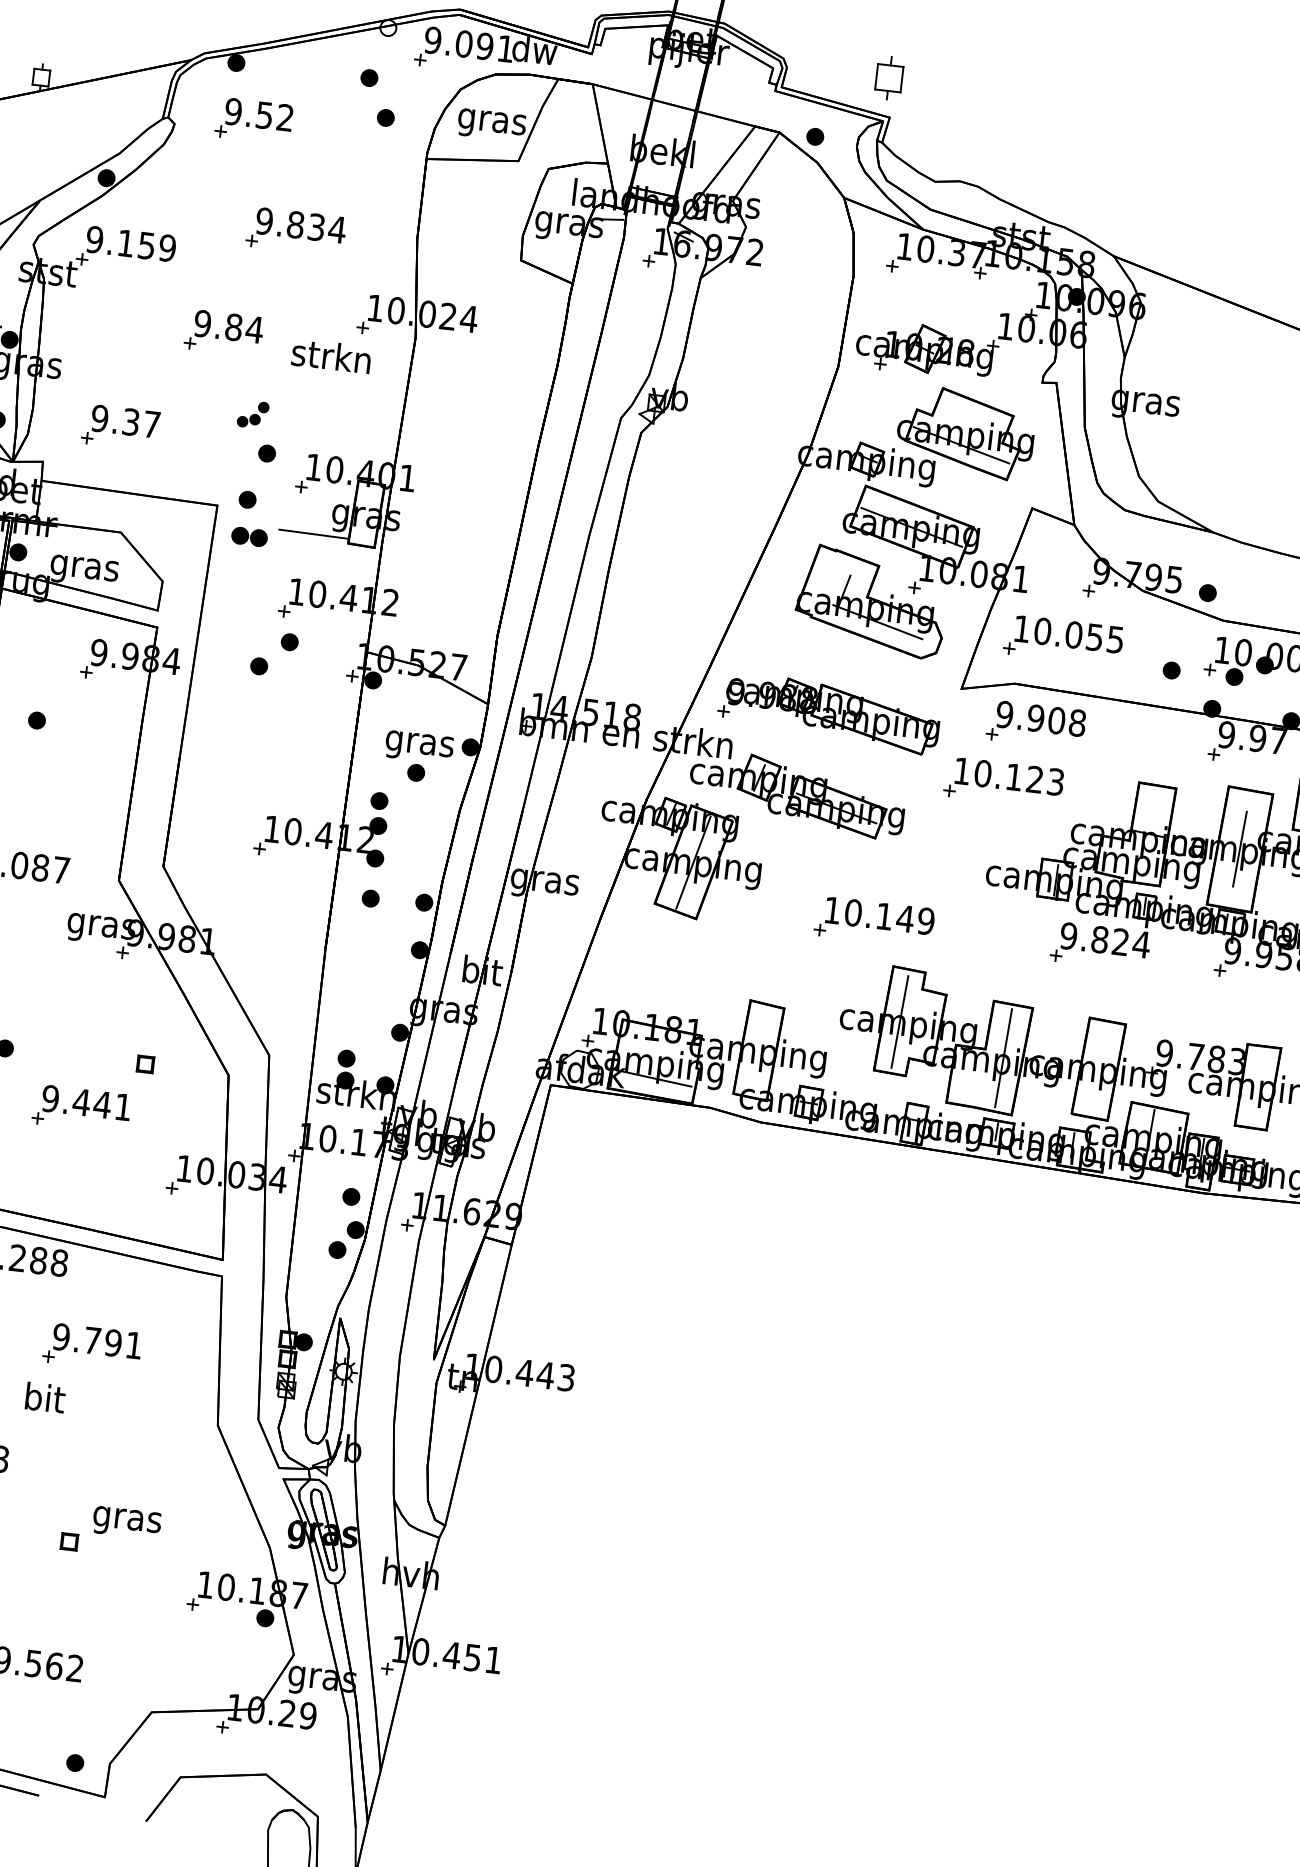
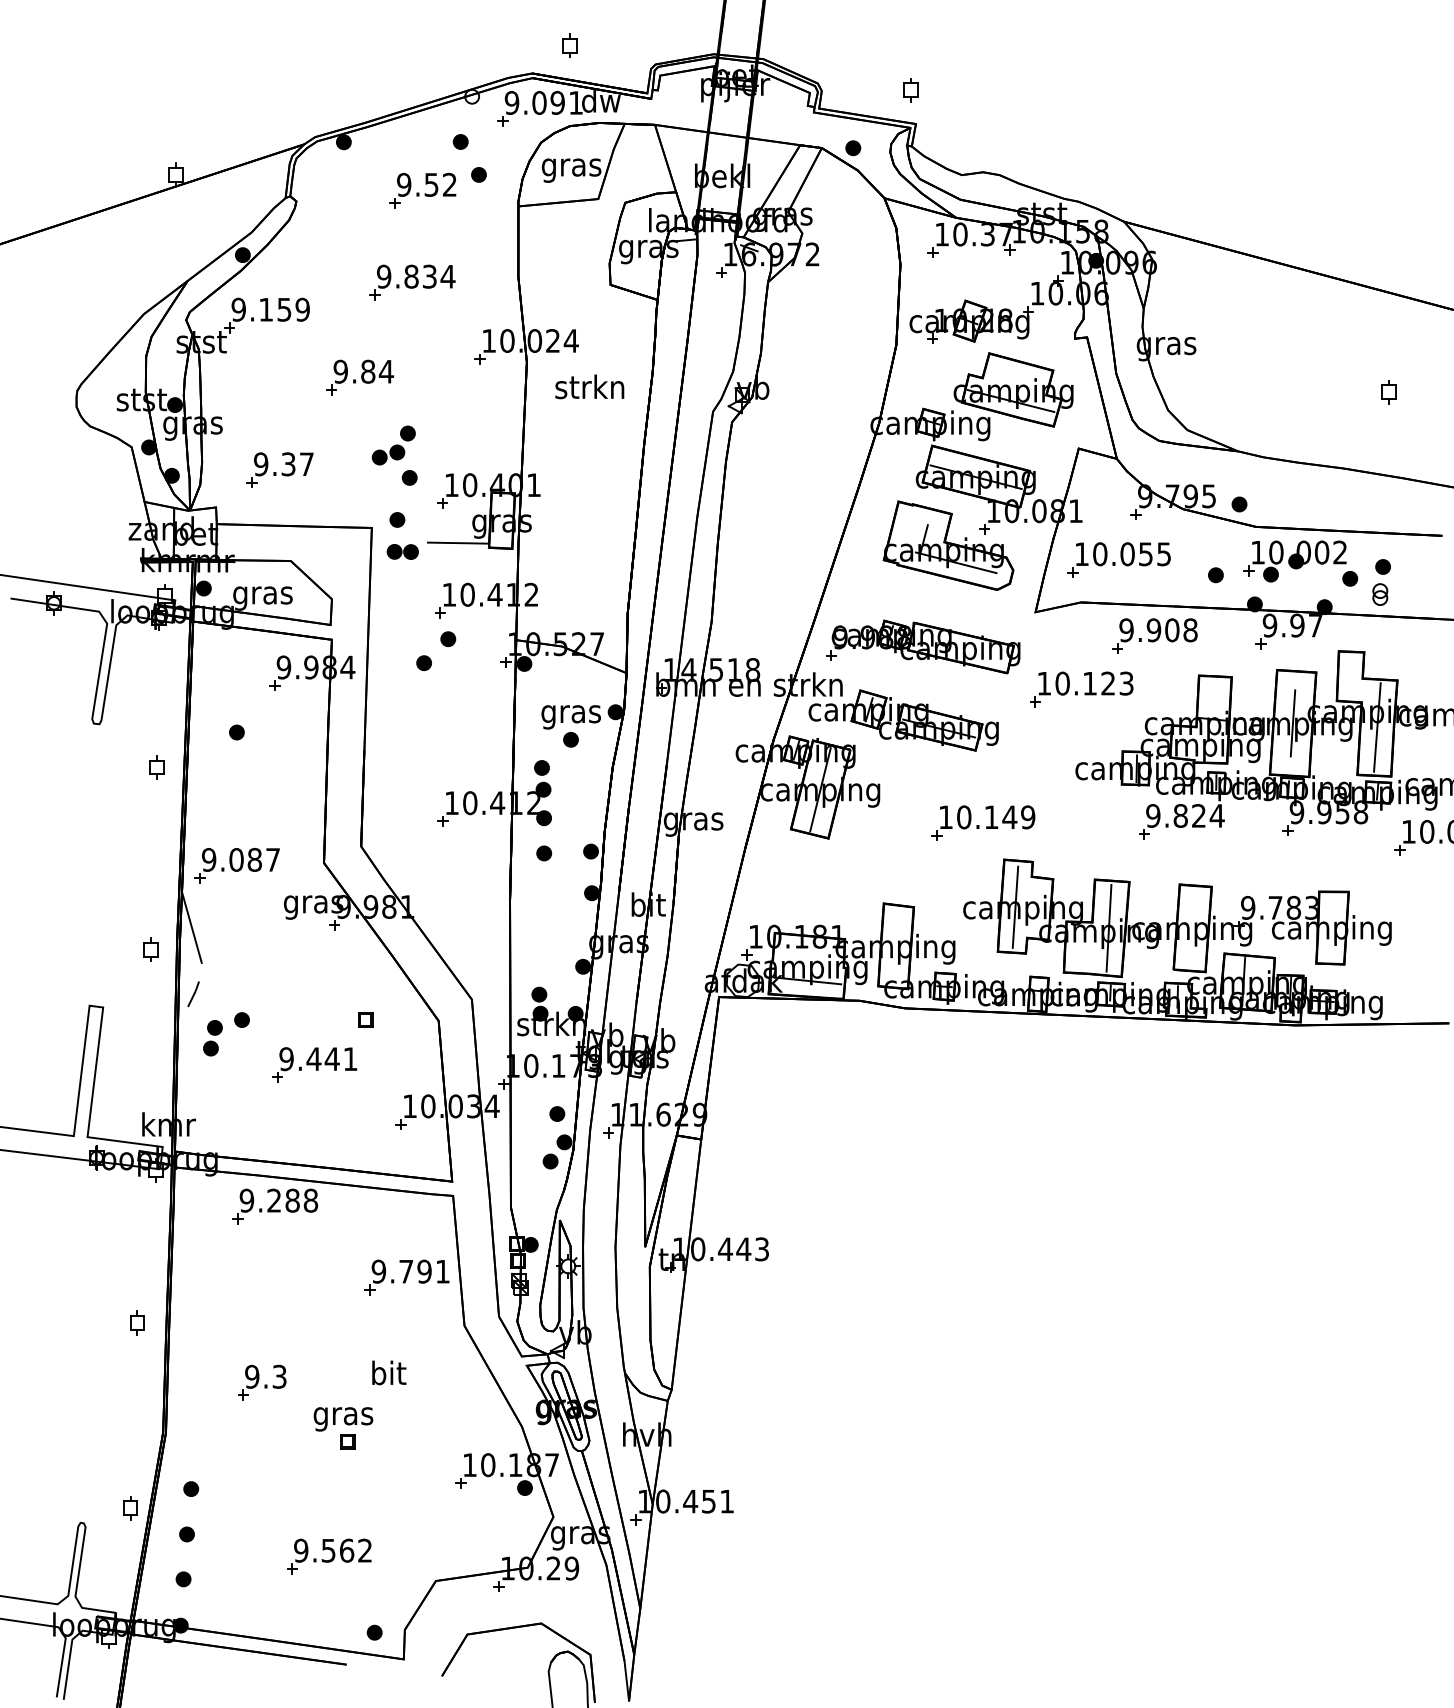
part: (887, 78) -> (910, 90), size x0.62
part: (253, 120) -> (422, 190), moved
text: (331, 355) -> (589, 386), moved
part: (252, 414) -> (393, 445), size x1.67
part: (1035, 724) -> (1154, 635), moved
part: (91, 1347) -> (406, 1277), moved
text: (45, 1397) -> (389, 1372), moved
text: (126, 1523) -> (343, 1419), moved

